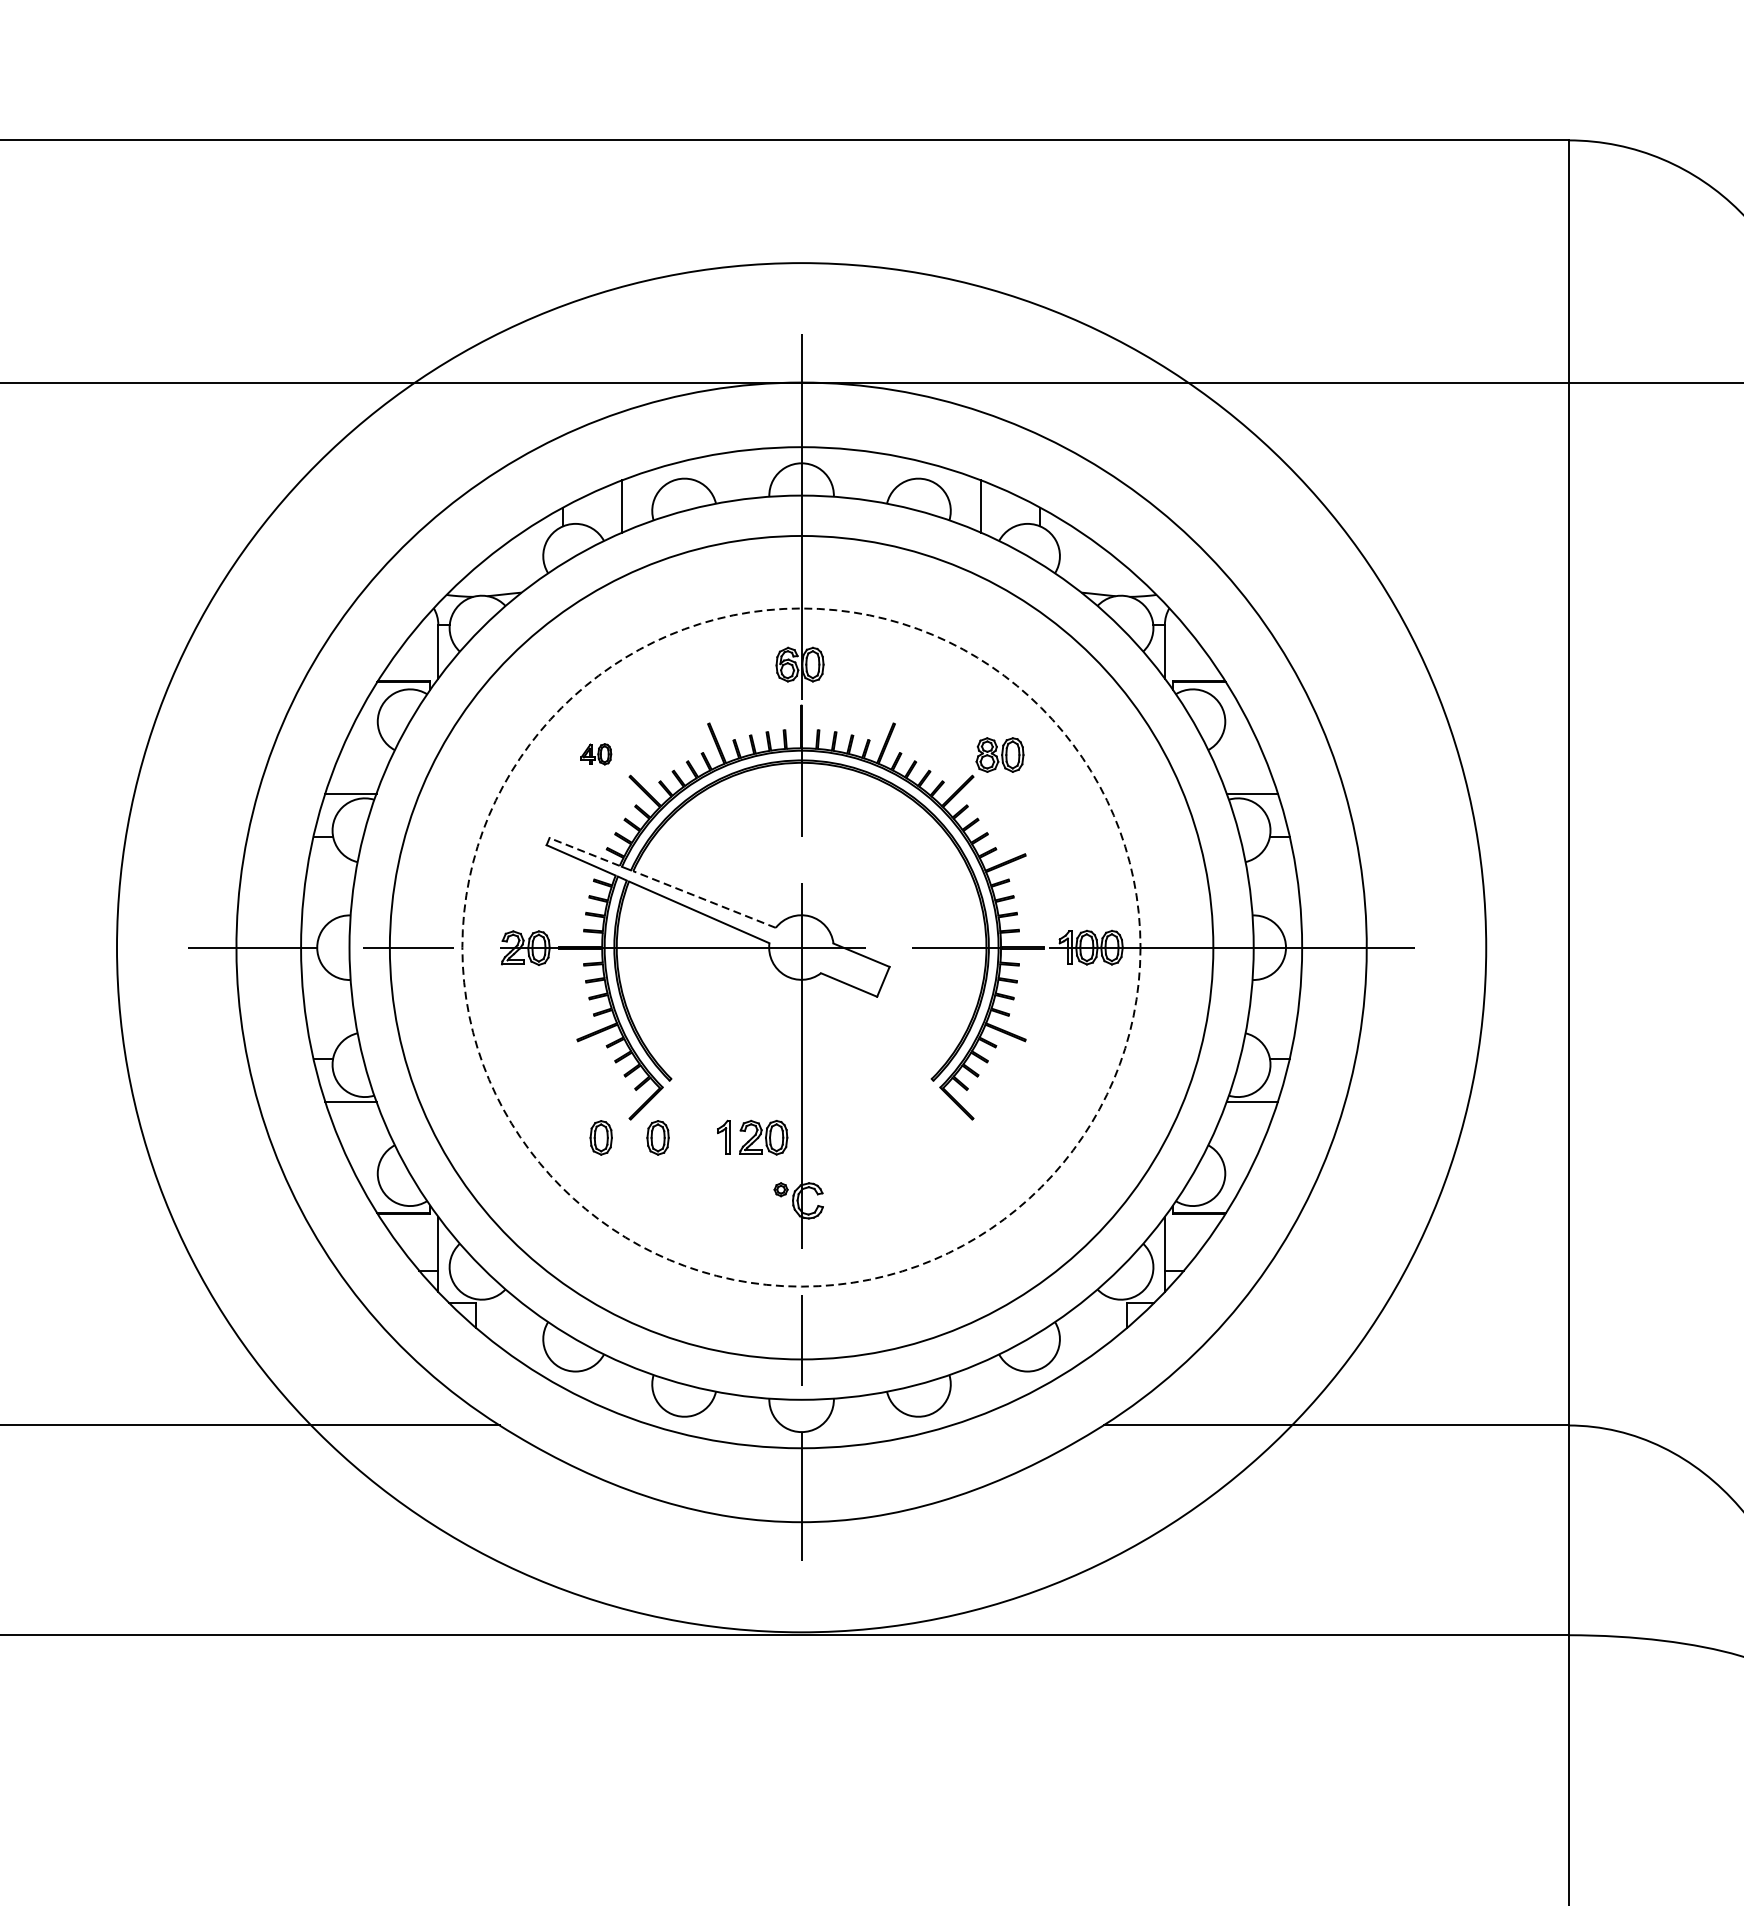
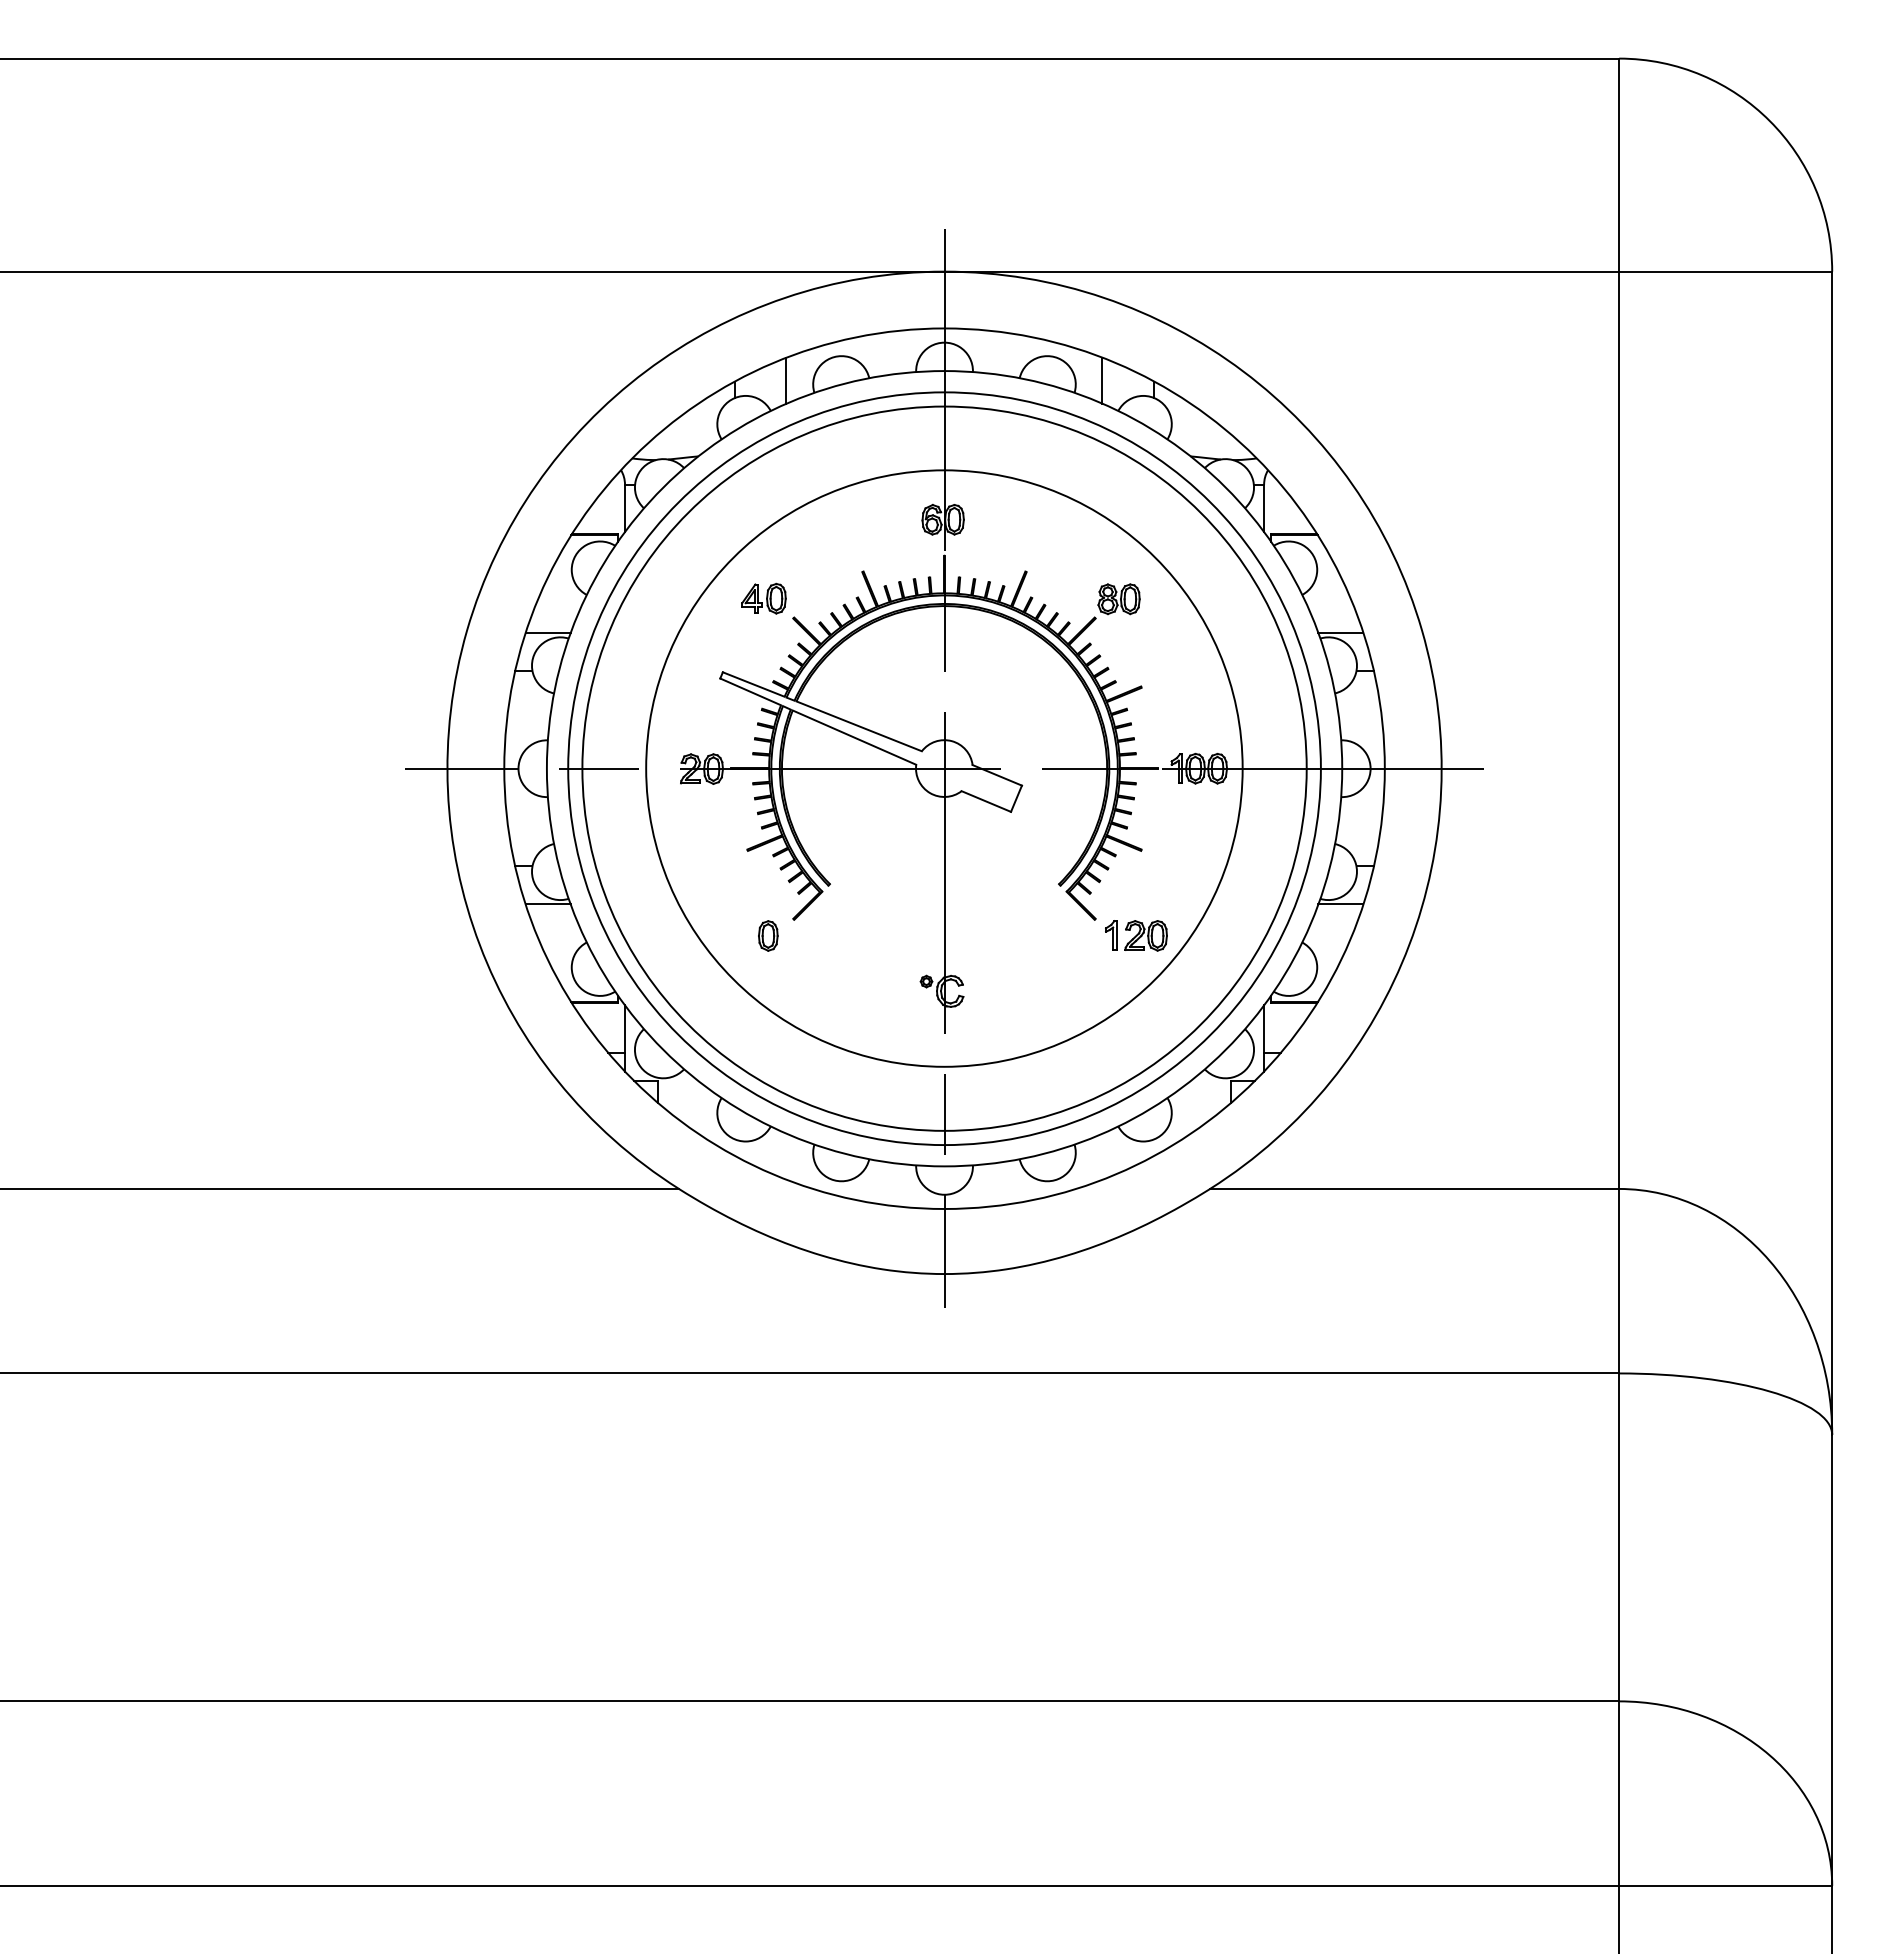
part: (595, 754) -> (763, 598), size x1.67
line: (584, 851) -> (753, 684), dashed -> solid
line: (703, 899) -> (858, 726), dashed -> solid
circle: (801, 947) -> (944, 768), dashed -> solid
circle: (801, 947) -> (944, 768), size x0.62
part: (658, 1137) -> (818, 935), removed
part: (752, 1137) -> (1136, 935), moved

